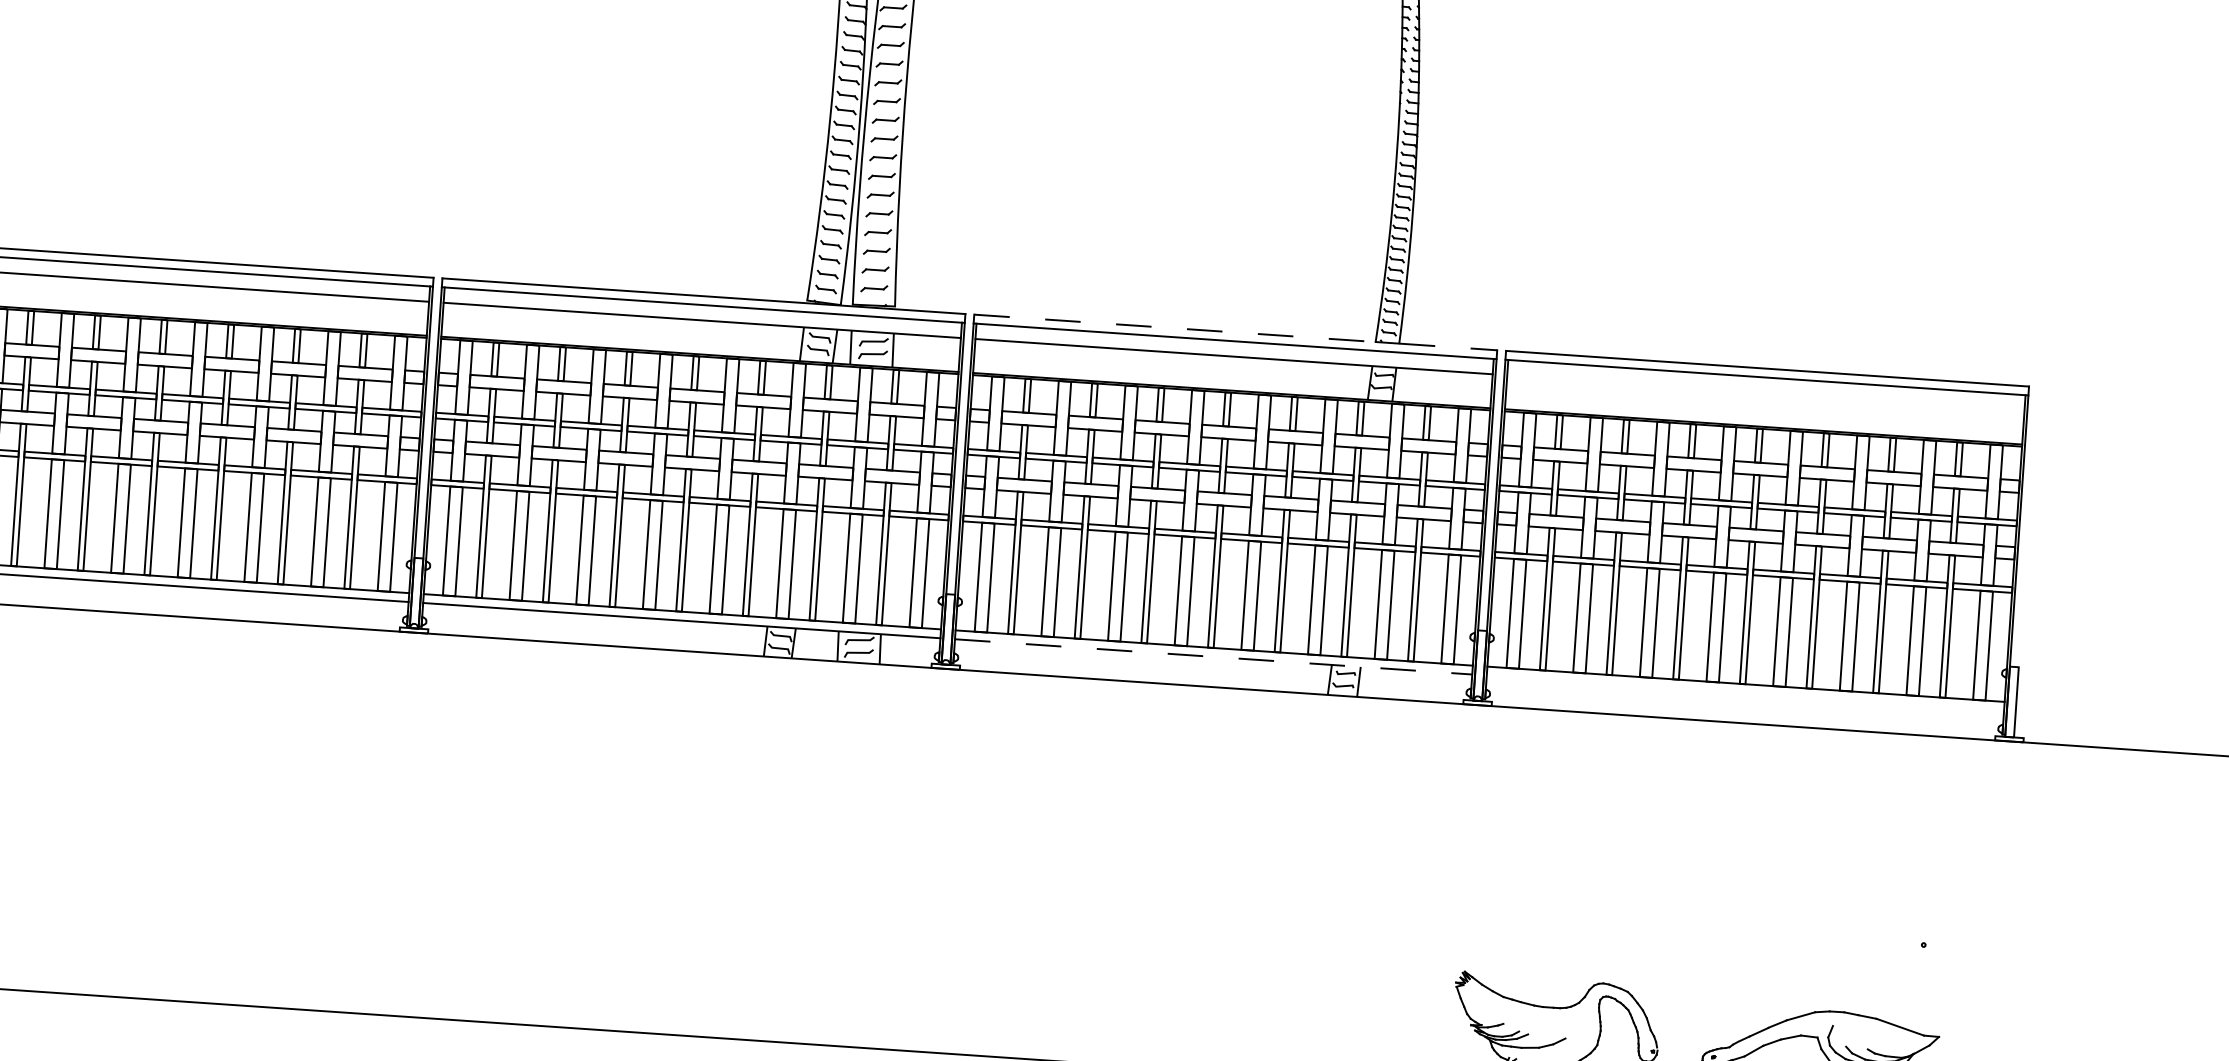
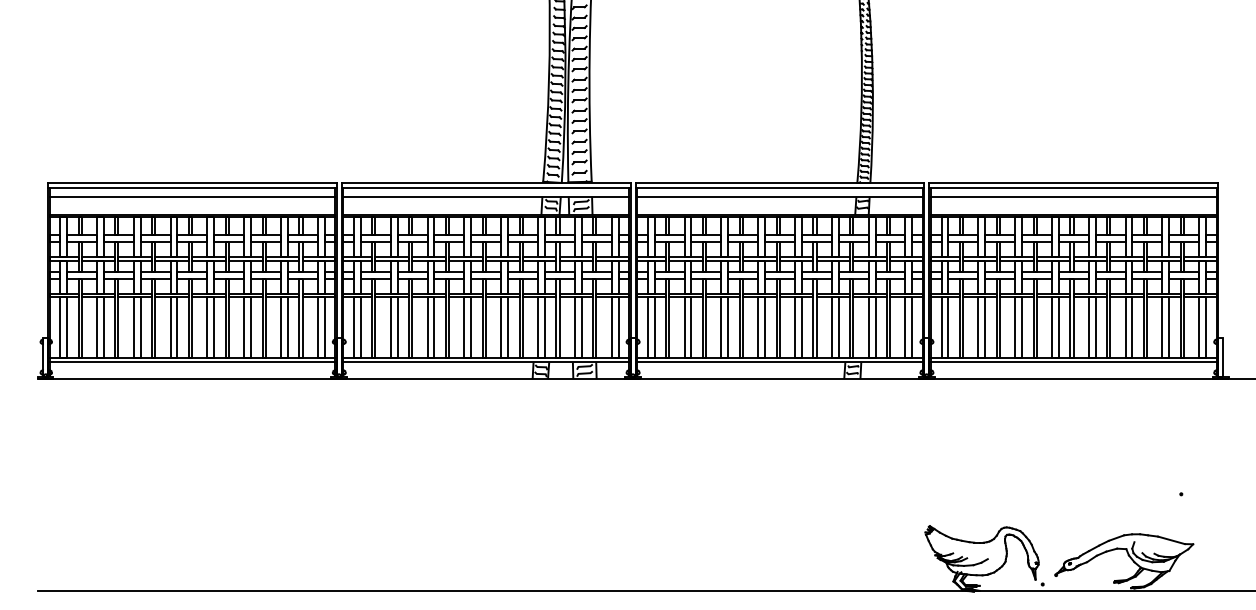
line: (1236, 333) -> (780, 183), dashed -> solid
line: (1765, 392) -> (1073, 196), added
line: (1214, 657) -> (780, 362), dashed -> solid
line: (1744, 693) -> (1073, 362), added

